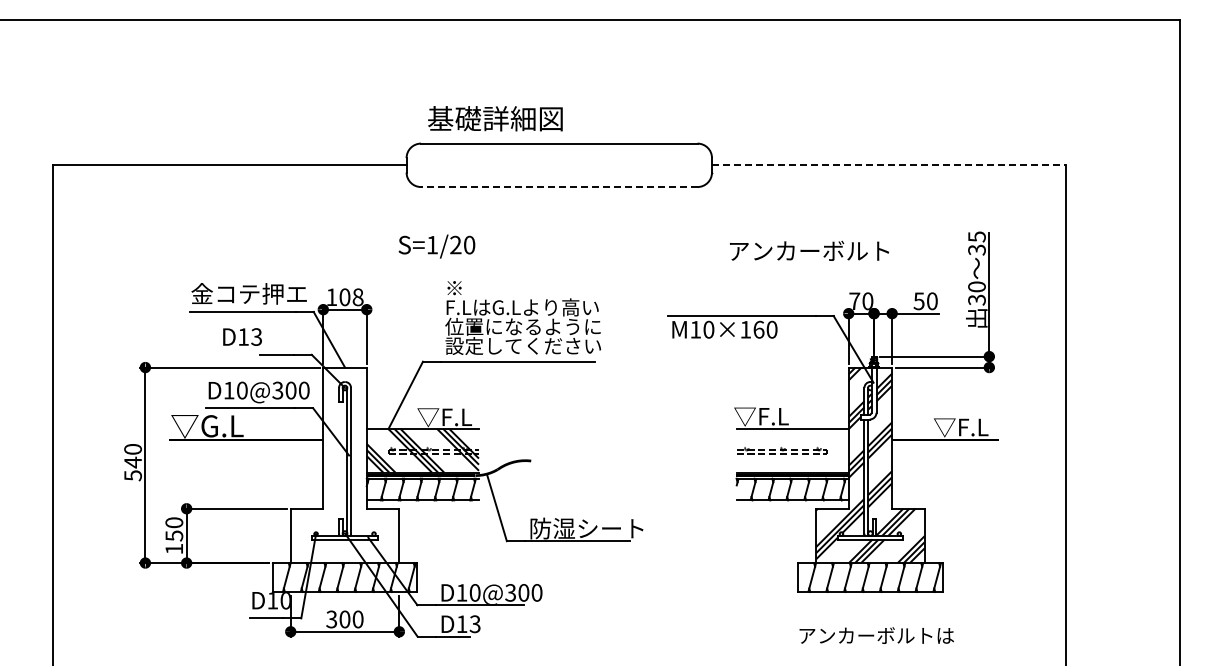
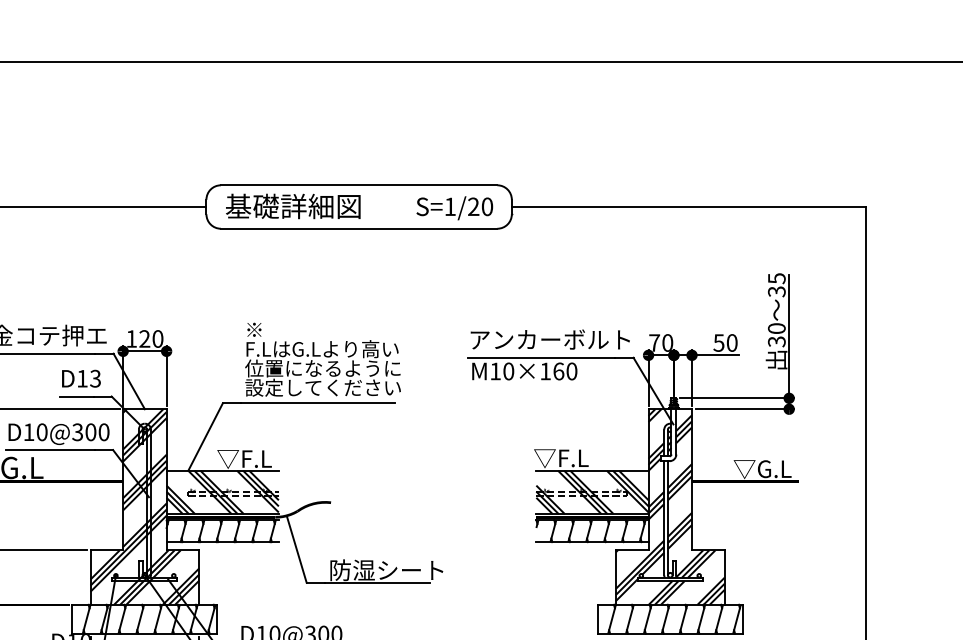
text: (495, 118) -> (293, 206), moved
line: (888, 165) -> (688, 207), dashed -> solid
line: (558, 187) -> (358, 229), dashed -> solid
text: (436, 246) -> (454, 208), moved
text: (809, 250) -> (550, 339), moved
text: (351, 297) -> (151, 339), 108 -> 120
text: (242, 336) -> (81, 378), moved
text: (974, 427) -> (774, 469), ▽F.L -> ▽G.L
hatch: (792, 450) -> (592, 492), added
hatch: (344, 465) -> (144, 507), added

